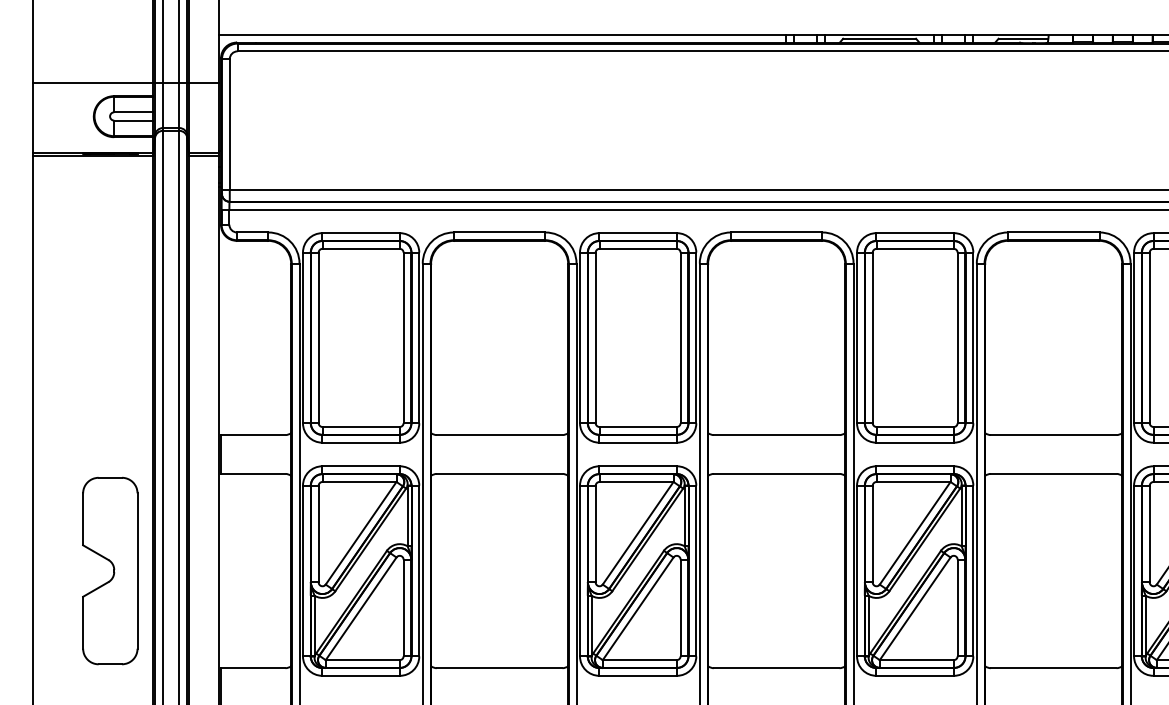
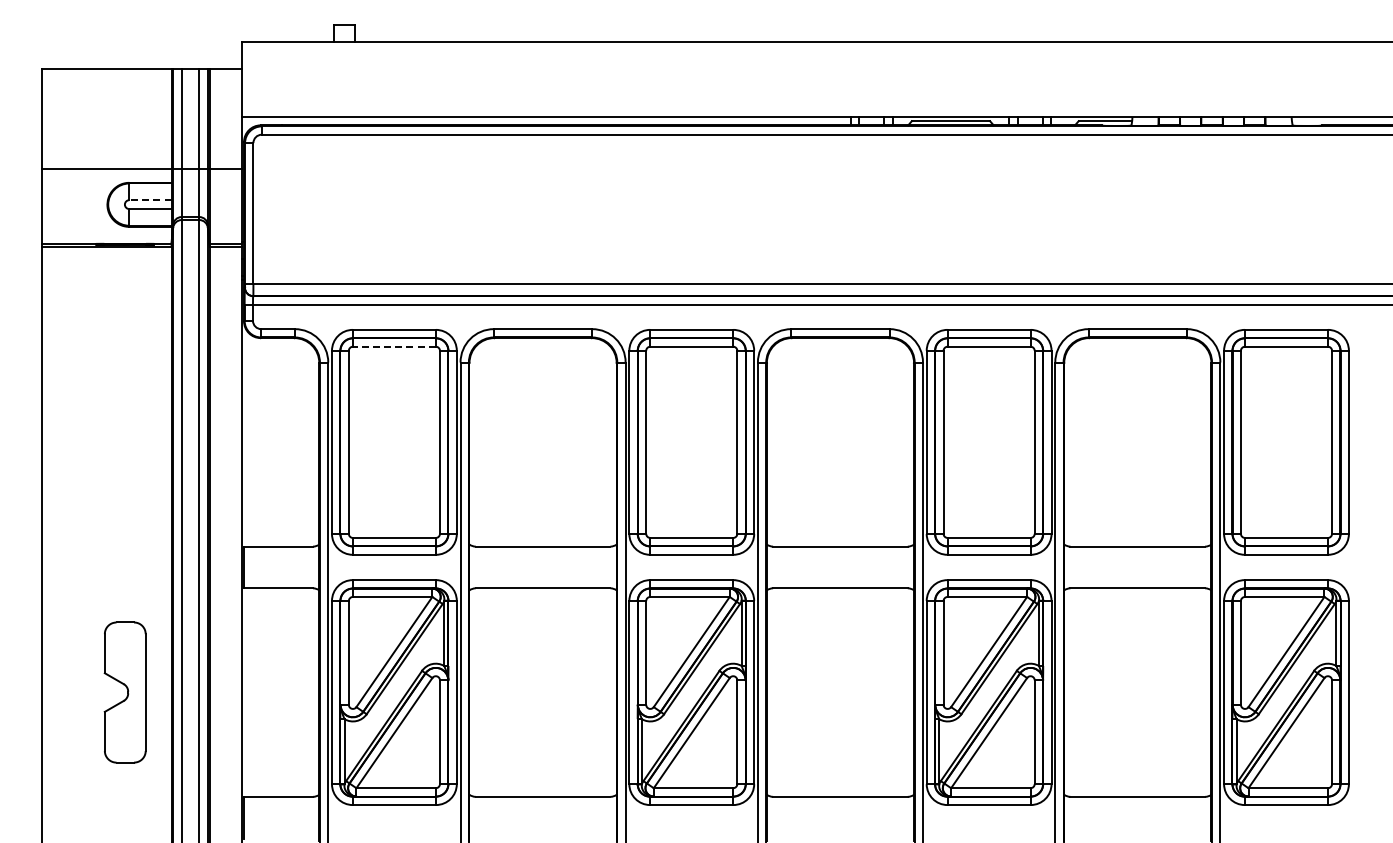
line: (132, 112) -> (149, 200), solid -> dashed
line: (360, 248) -> (393, 346), solid -> dashed
part: (110, 570) -> (125, 692), size x0.7

